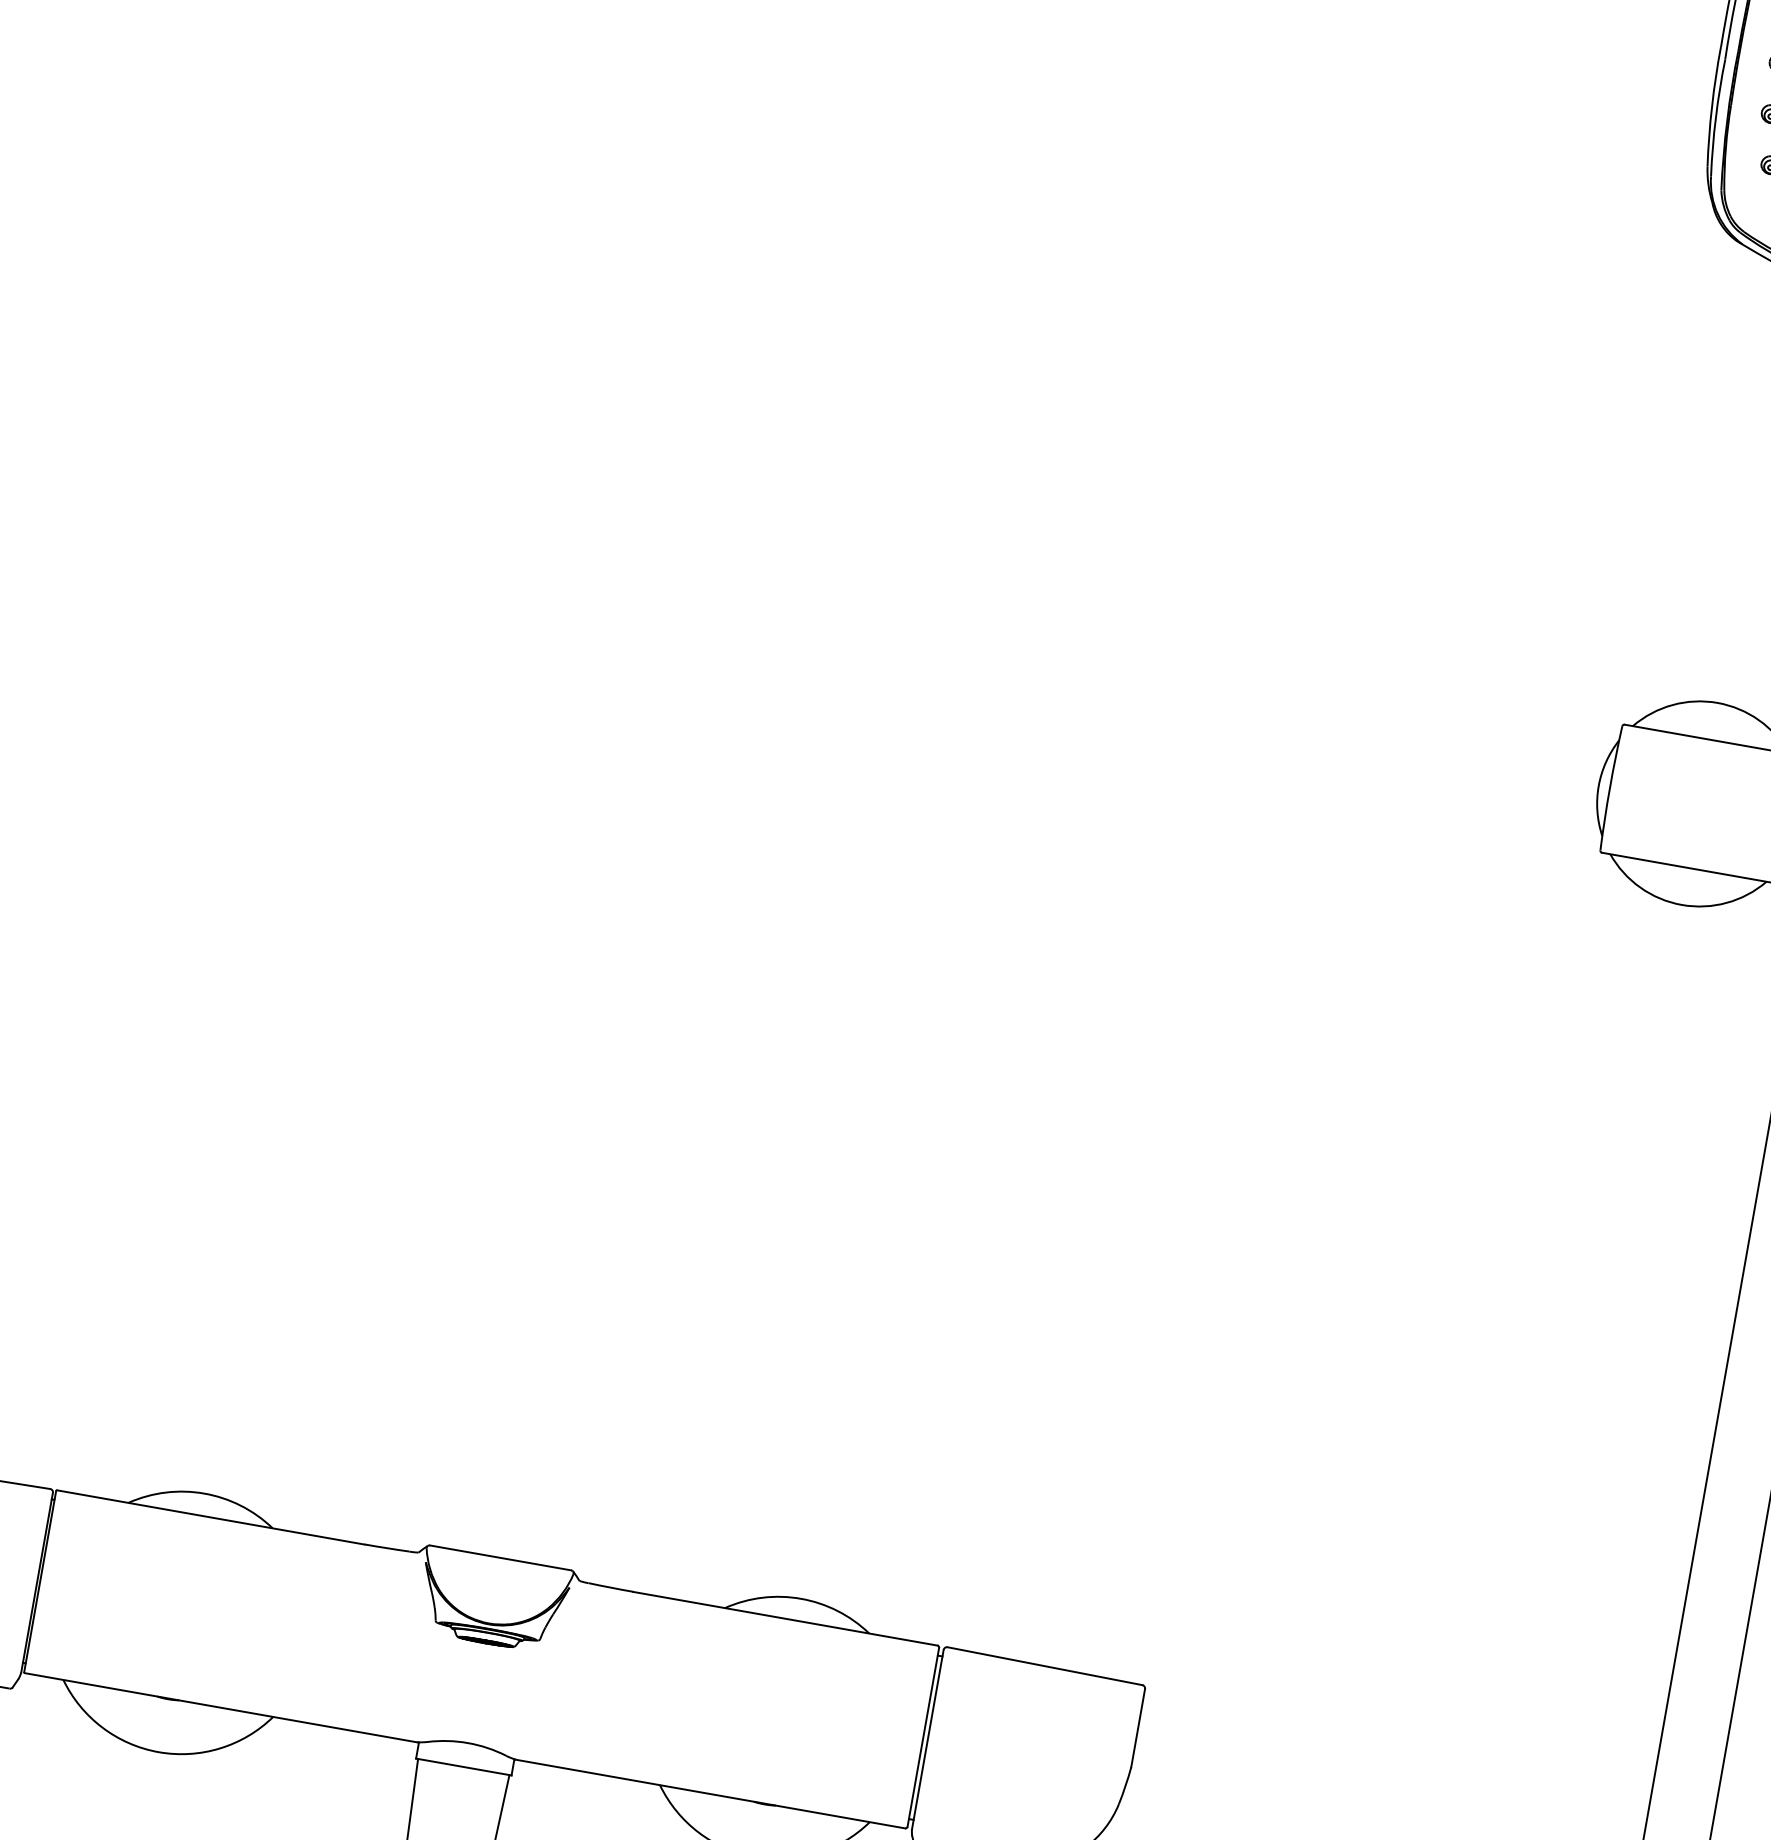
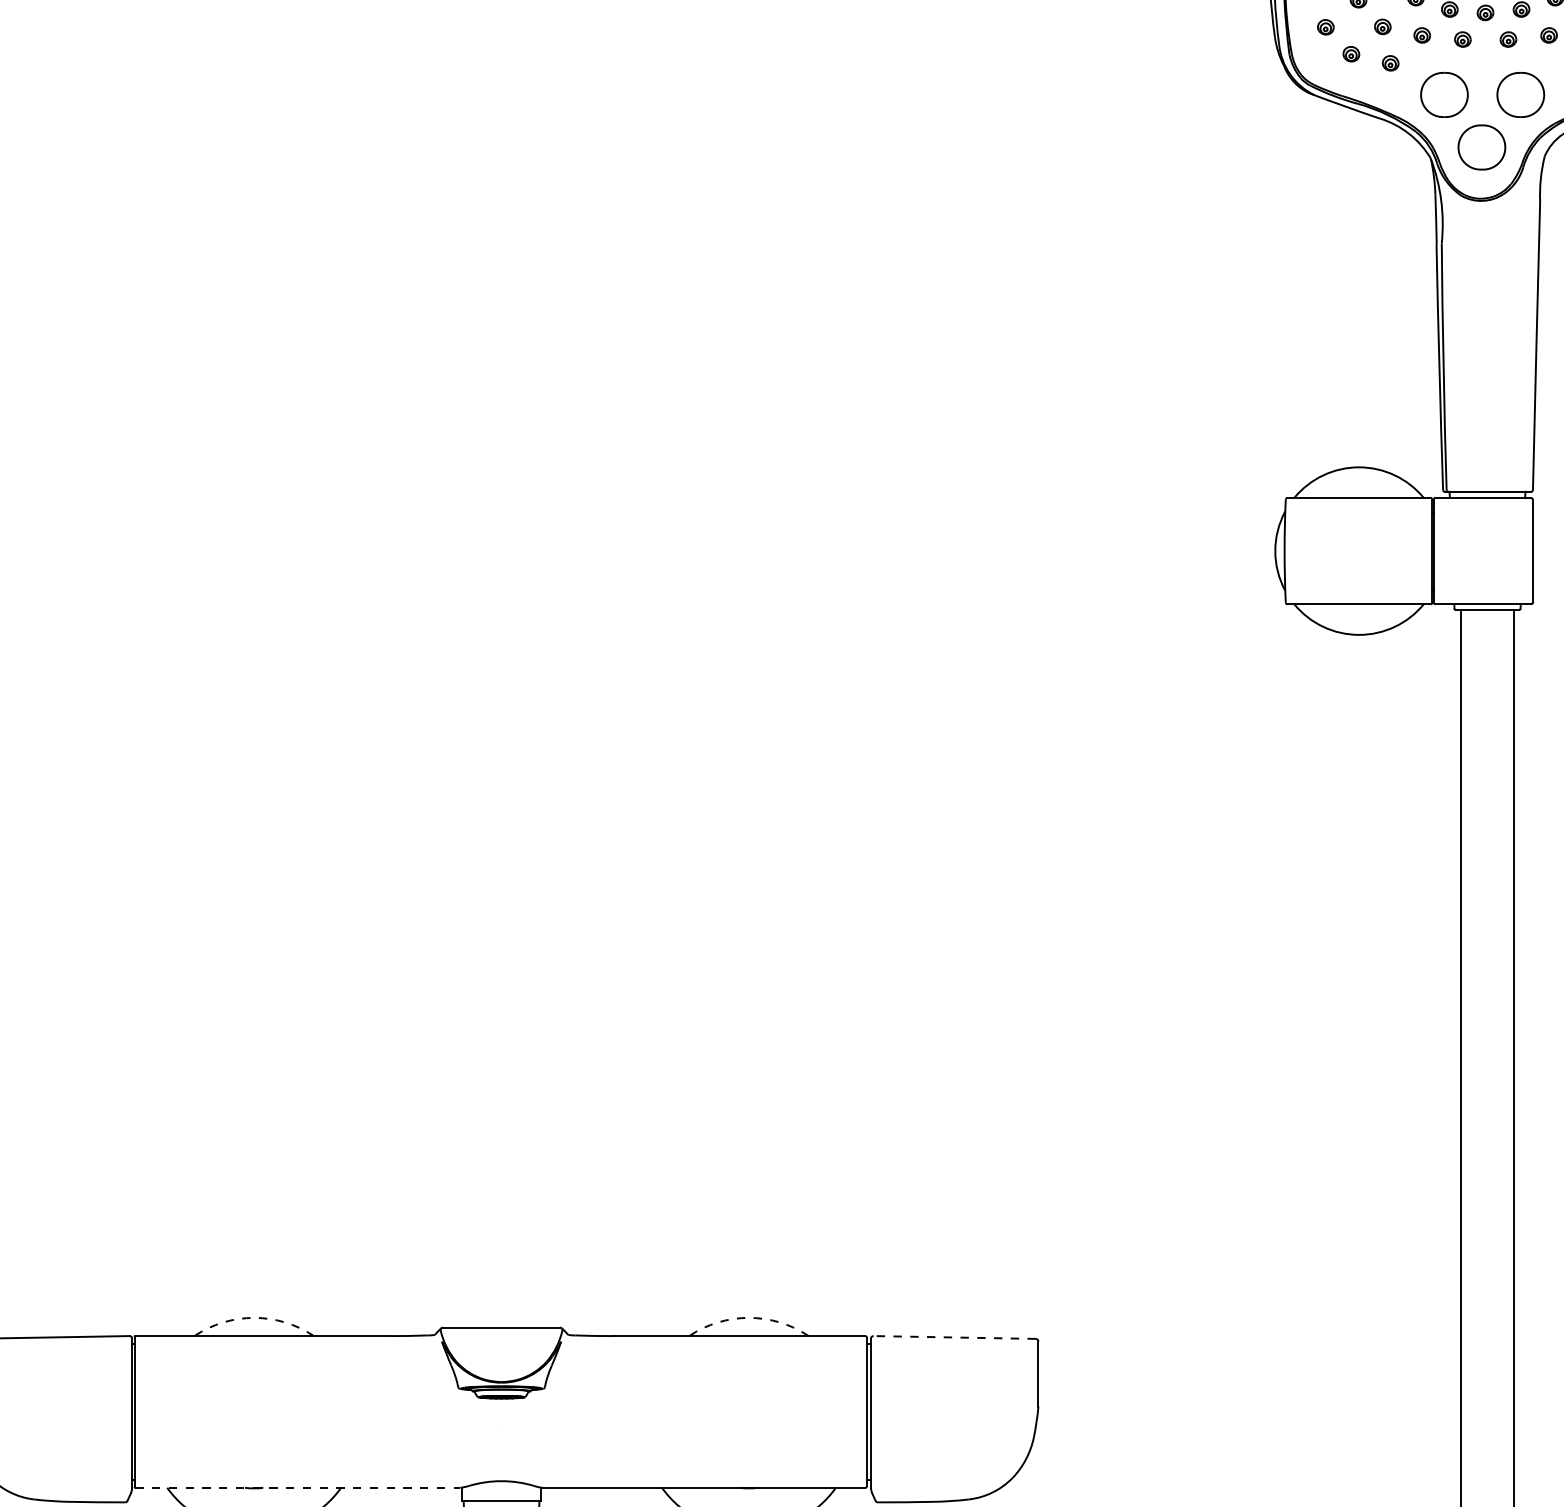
arc: (204, 1493) -> (254, 1317), solid -> dashed
arc: (800, 1598) -> (748, 1317), solid -> dashed
line: (1044, 1666) -> (954, 1337), solid -> dashed
line: (220, 1707) -> (297, 1487), solid -> dashed

